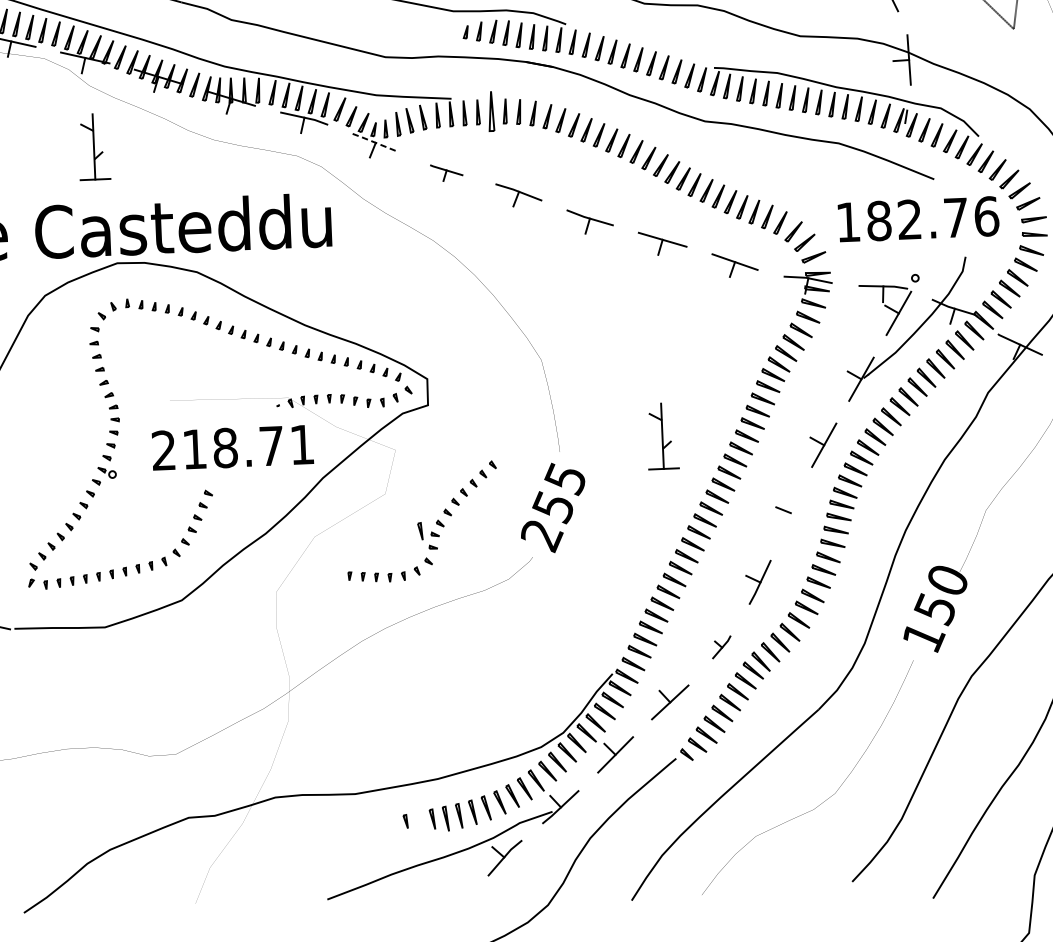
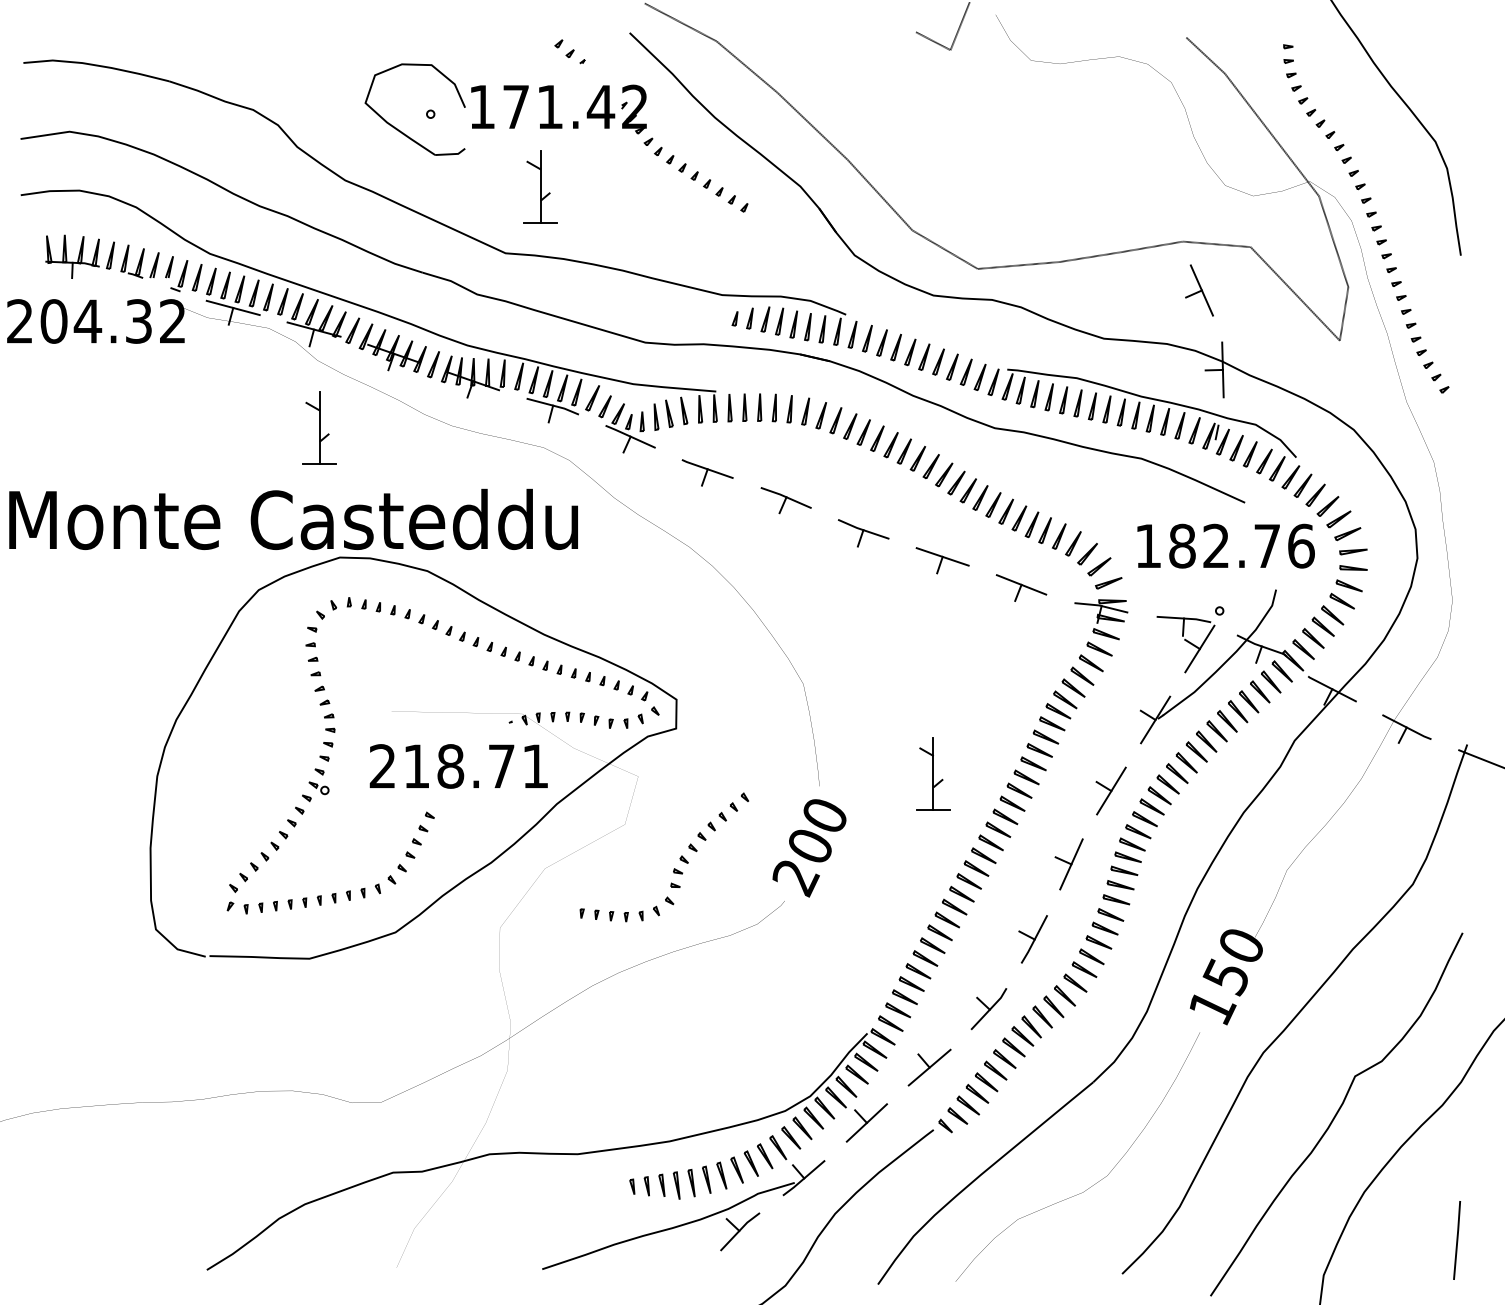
part: (491, 111) -> (759, 407), size x0.62
line: (375, 142) -> (630, 436), dashed -> solid
part: (446, 172) -> (707, 472), size x1.43
text: (558, 493) -> (816, 831), 255 -> 200
line: (790, 513) -> (1071, 864), added
part: (420, 531) -> (646, 1186), moved
part: (721, 647) -> (988, 1009), size x1.67

